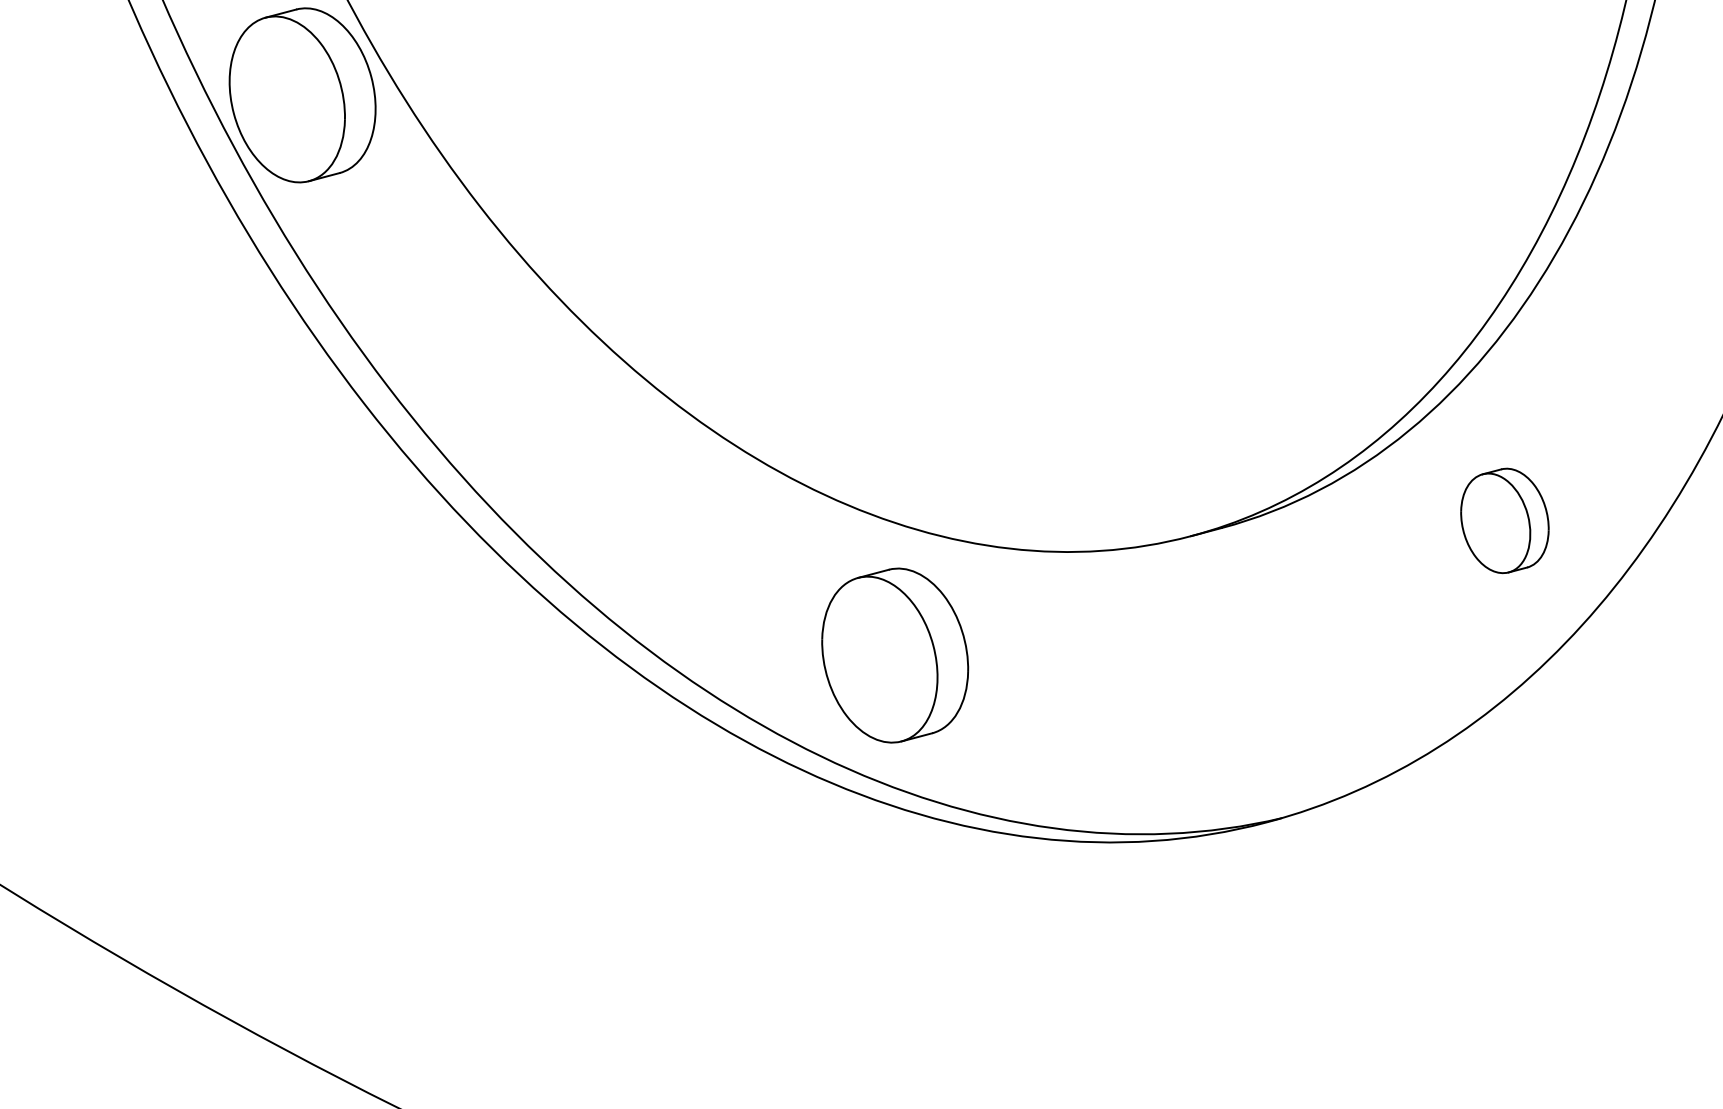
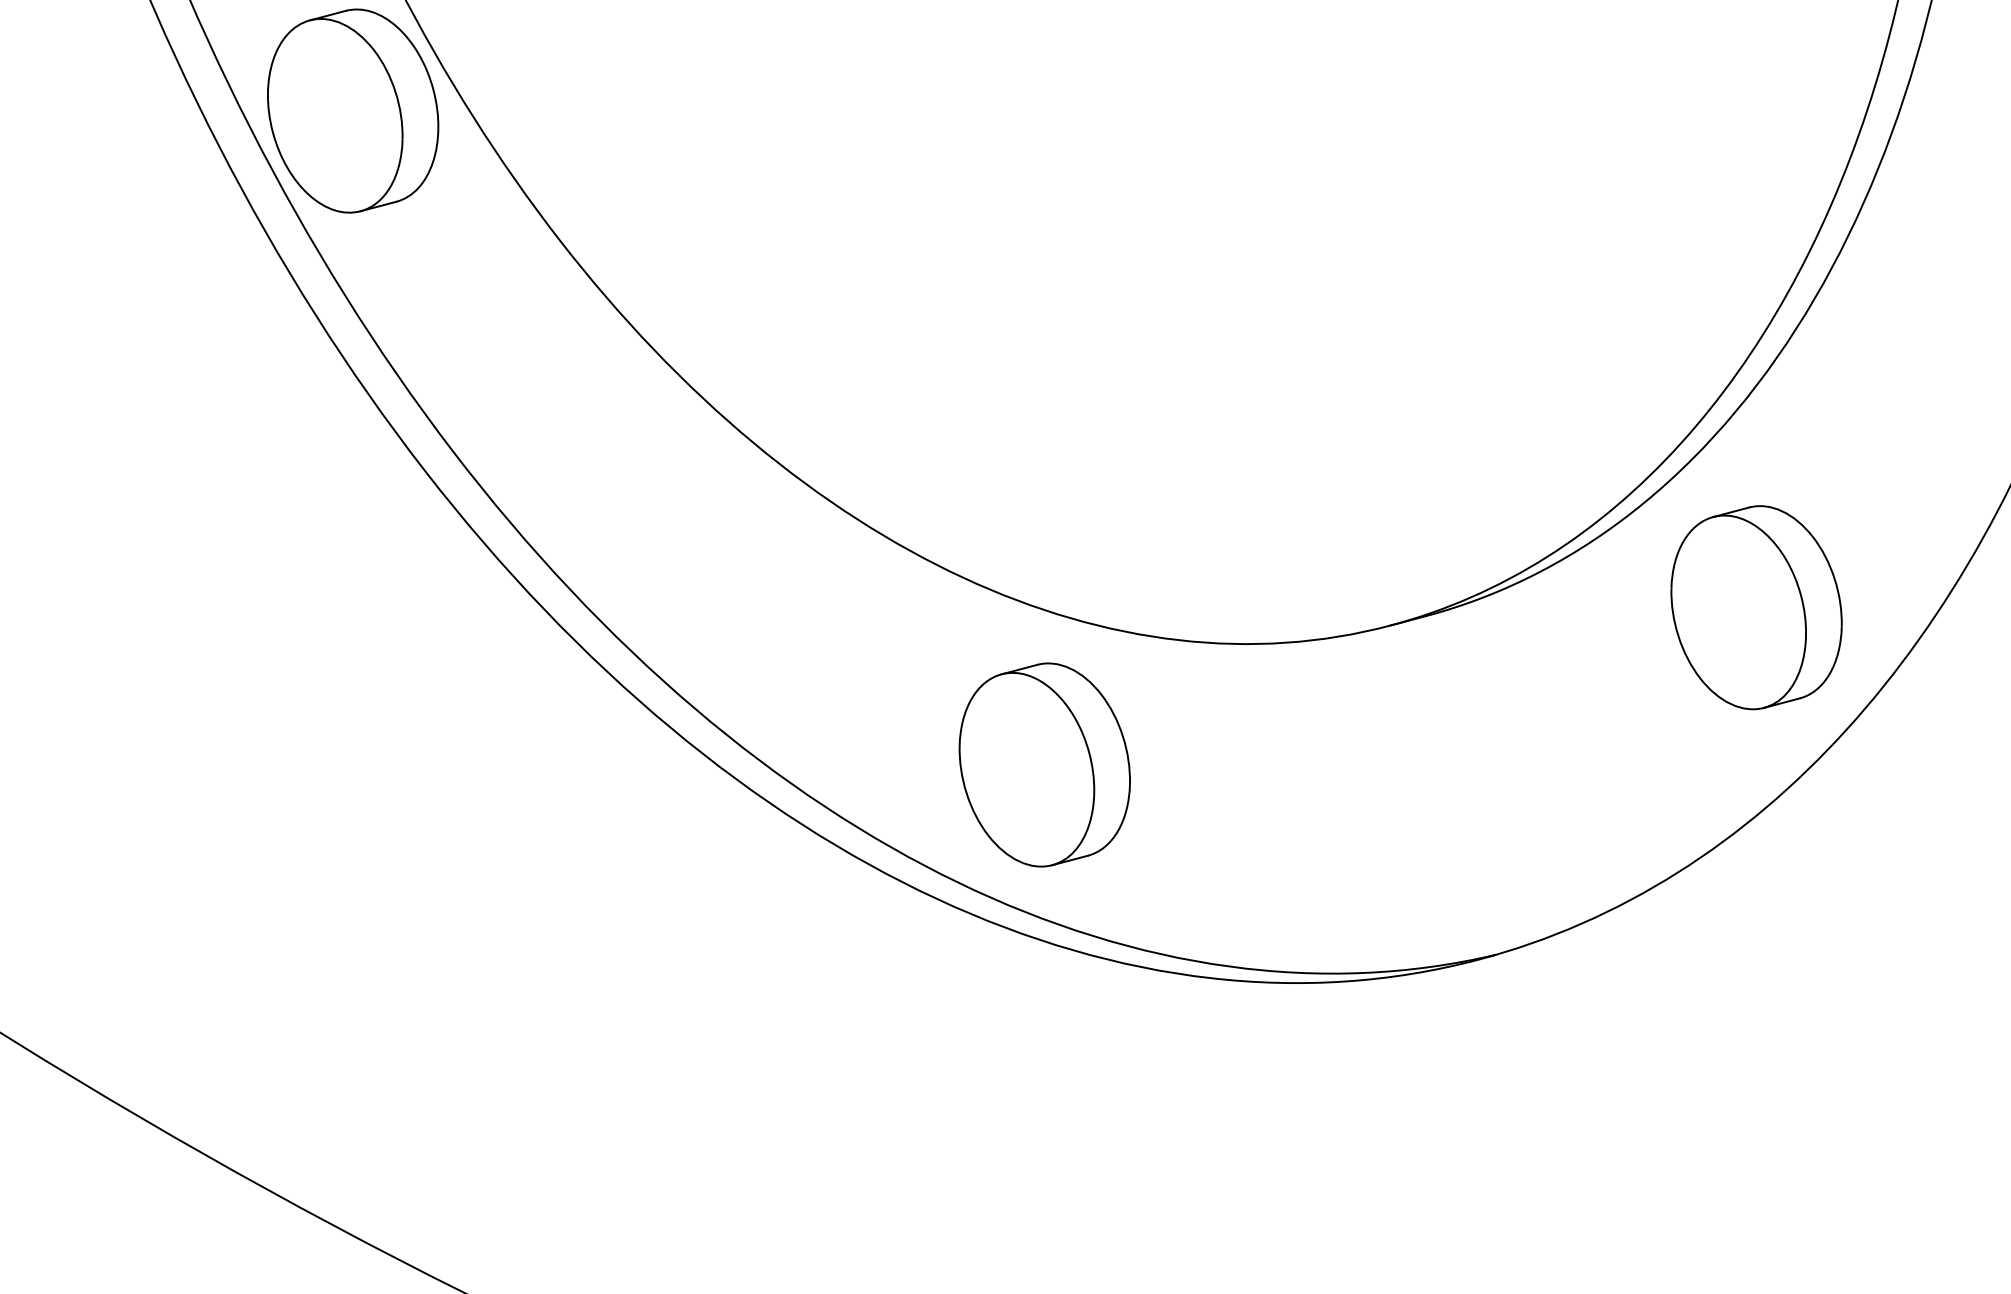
part: (1504, 520) -> (1756, 607), size x1.67

